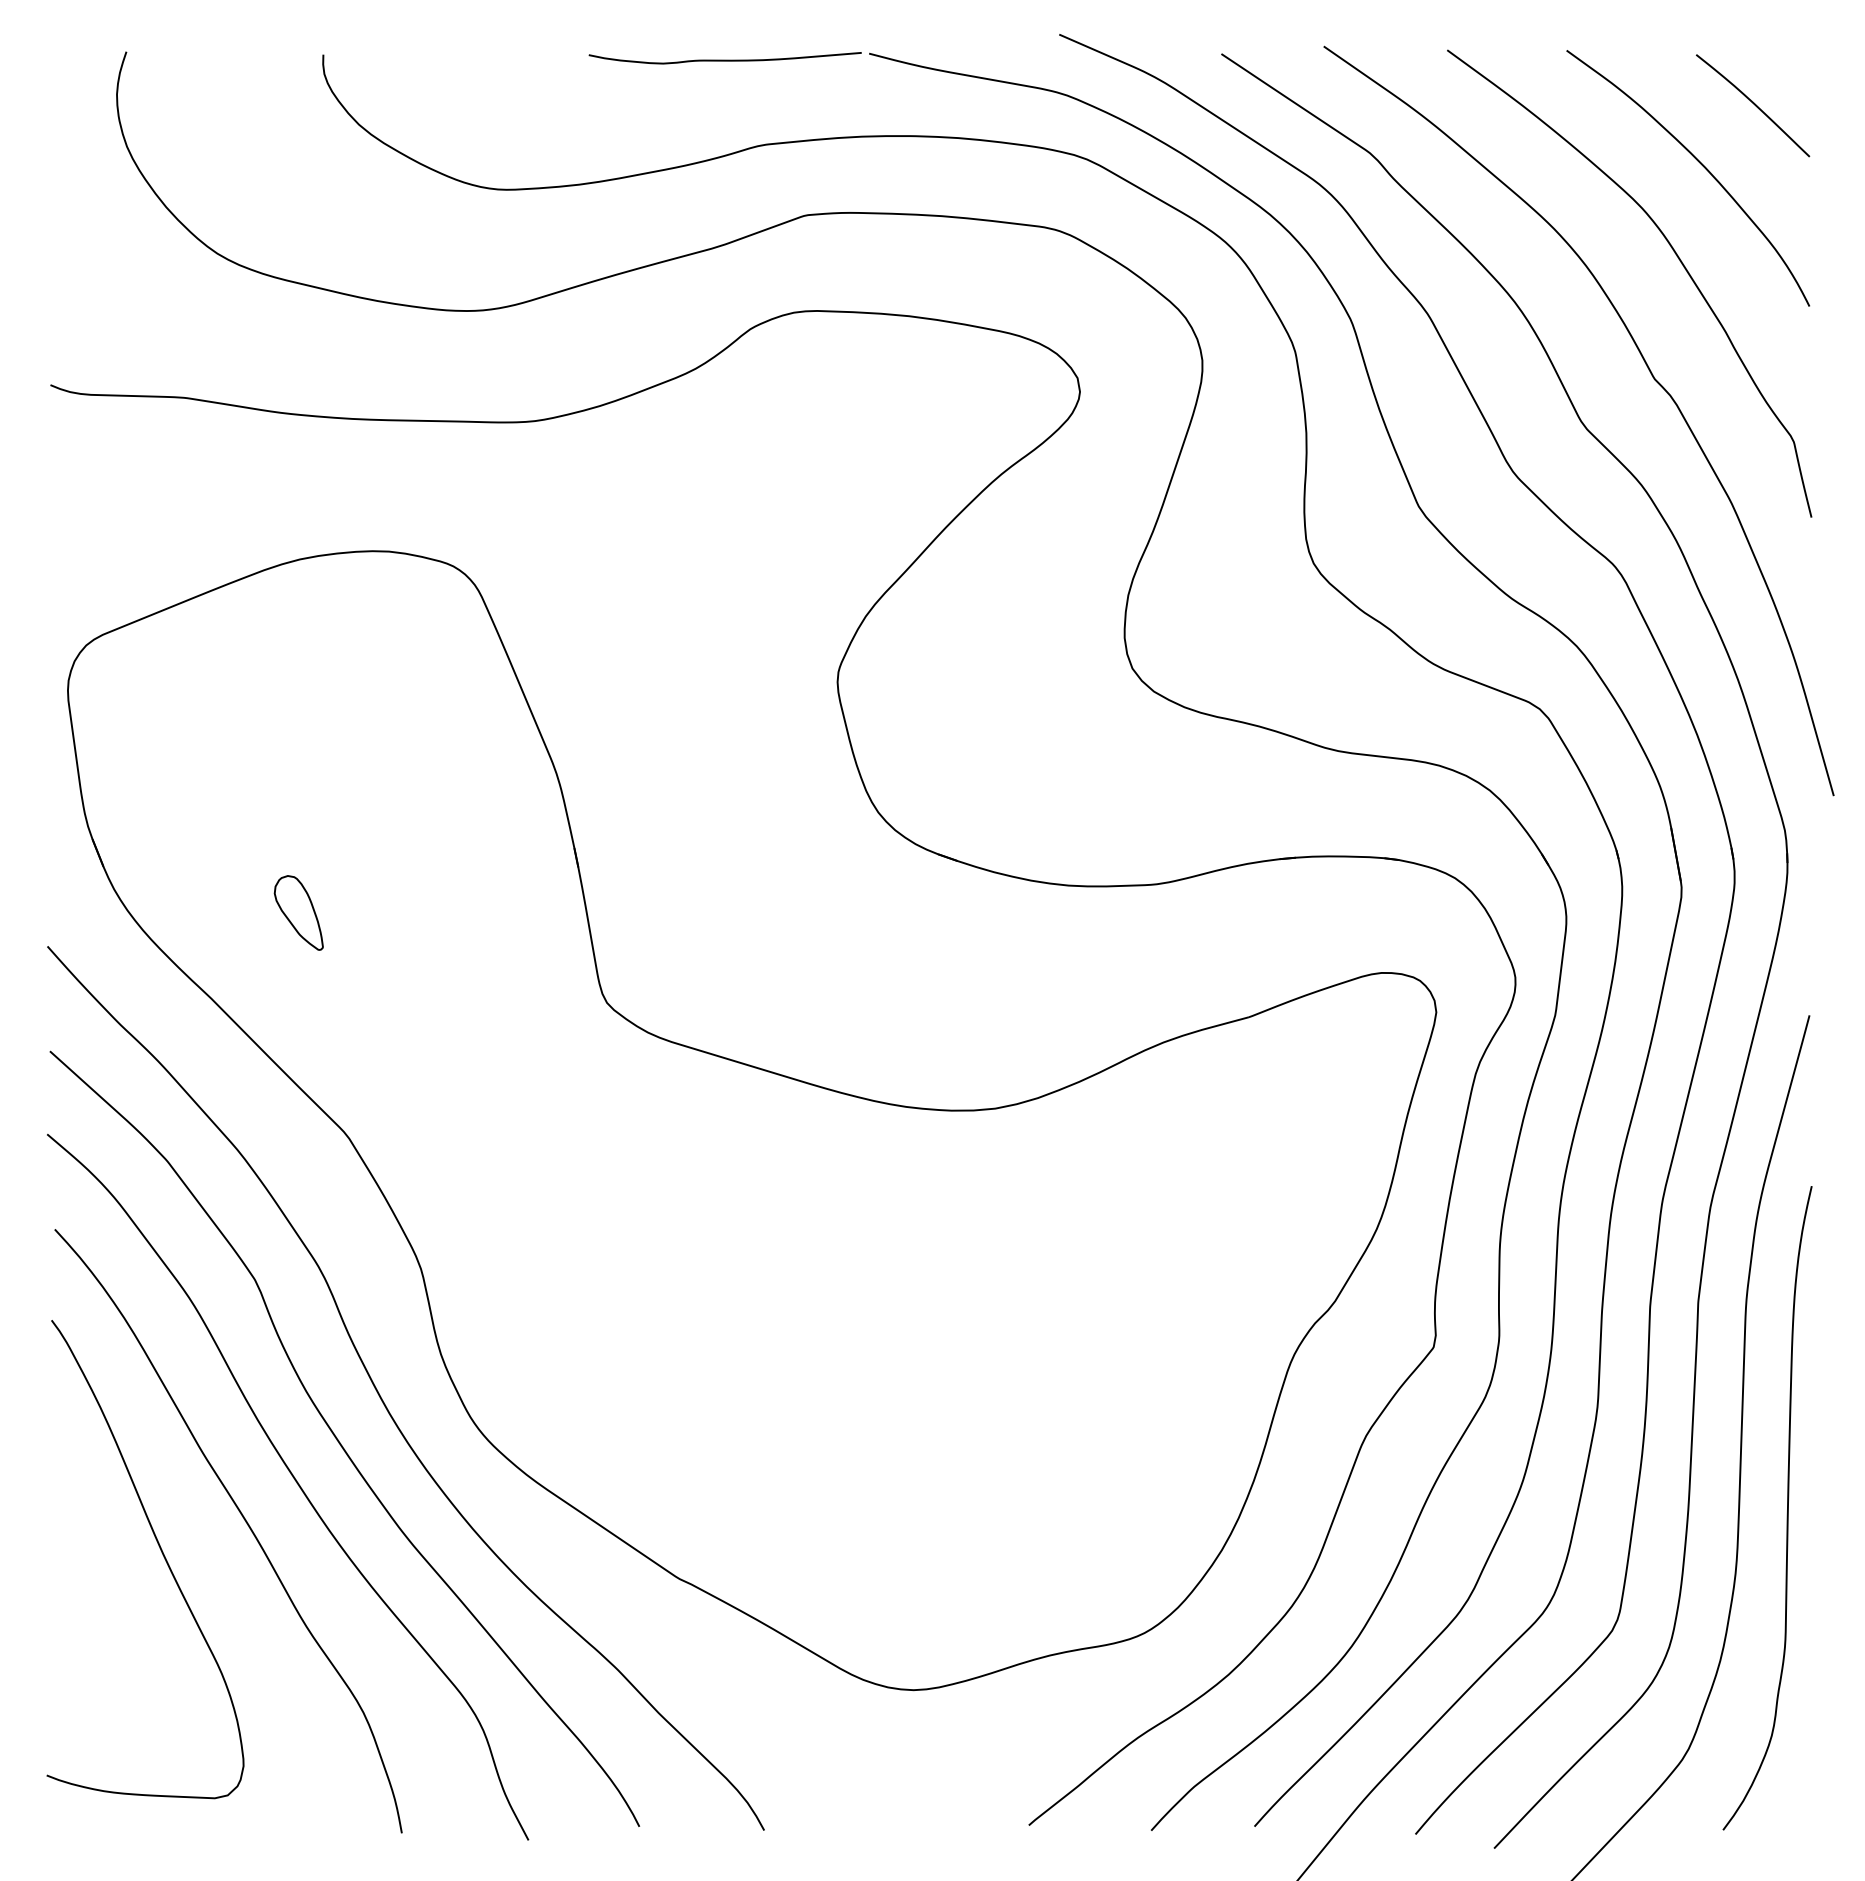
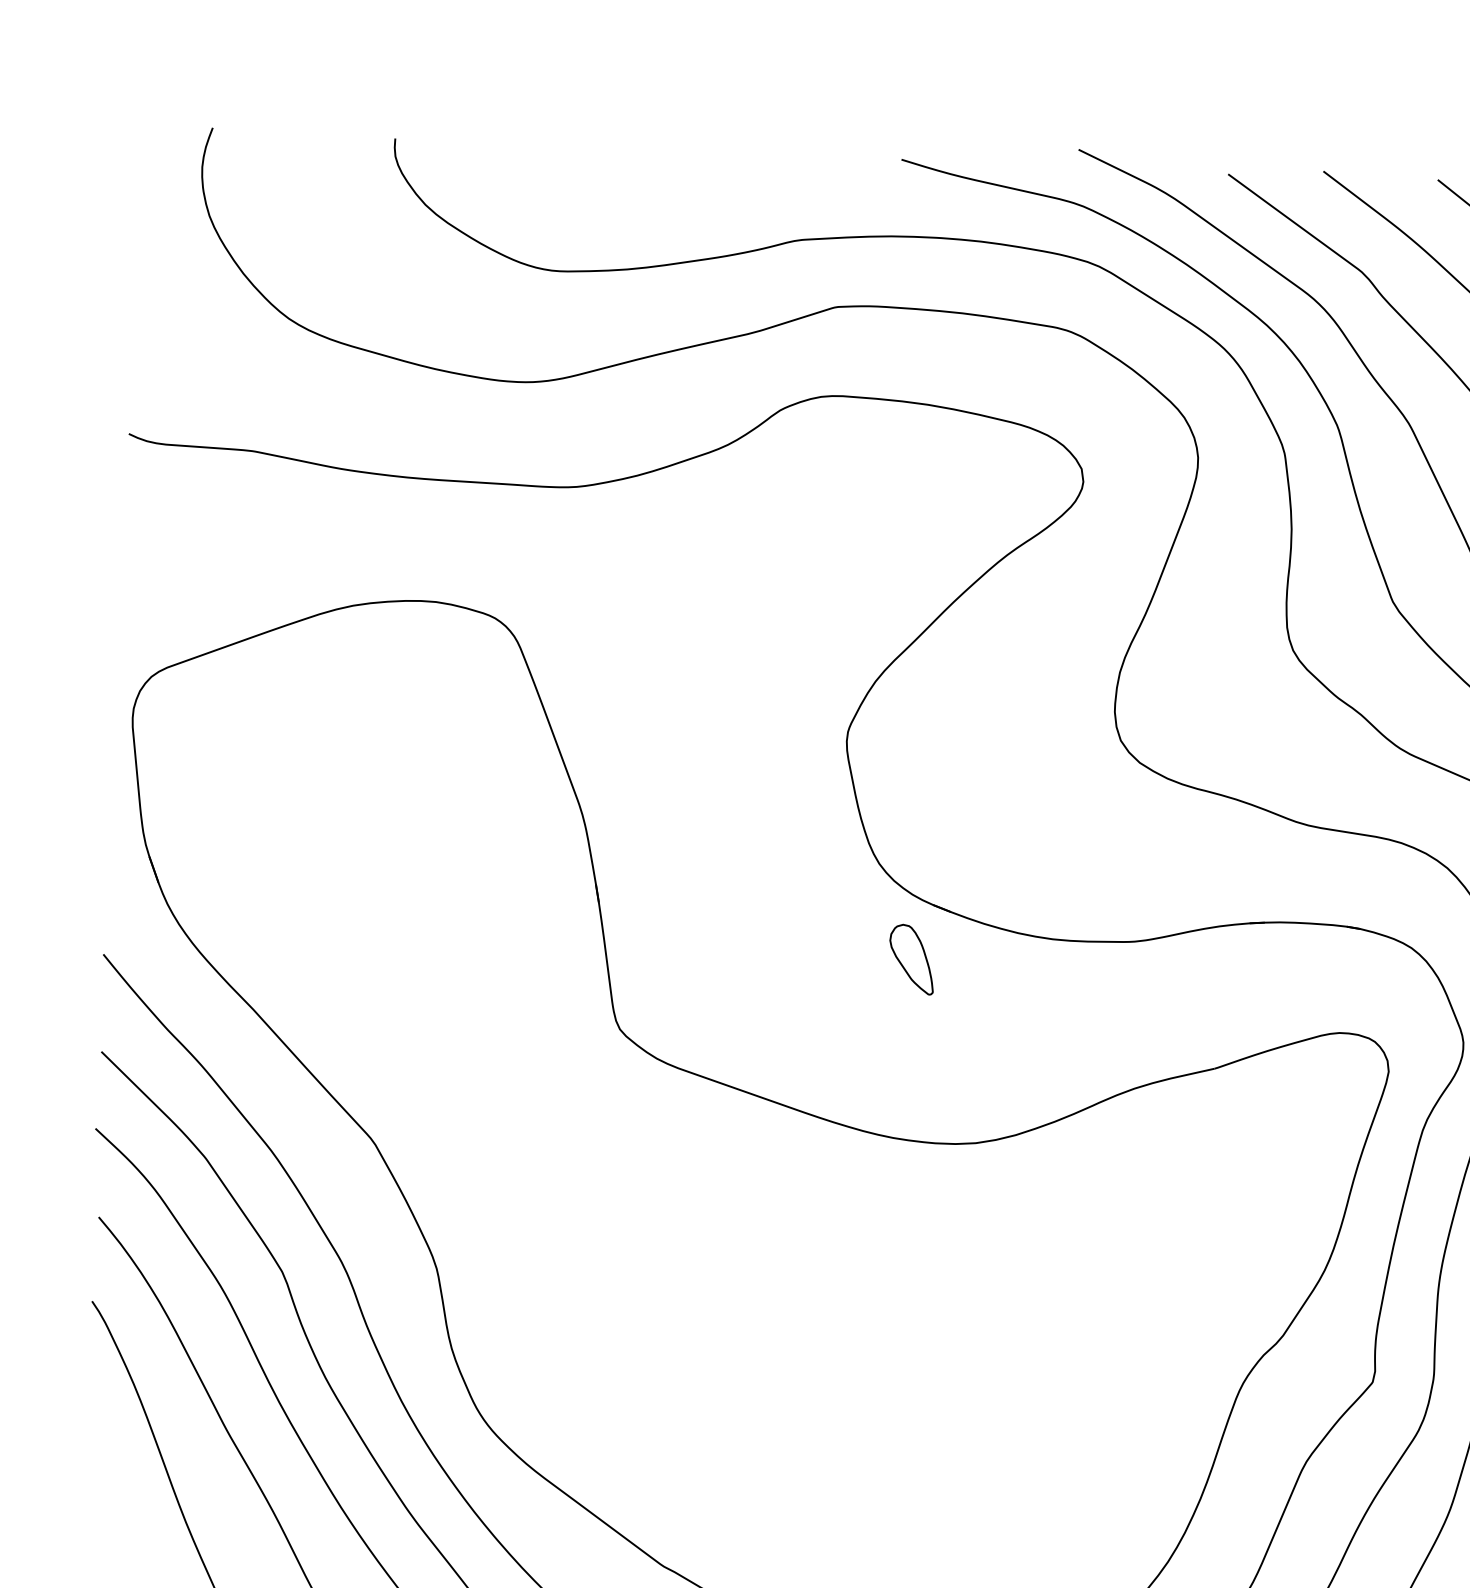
curve: (724, 59) -> (767, 159), removed
part: (298, 912) -> (911, 959), moved

